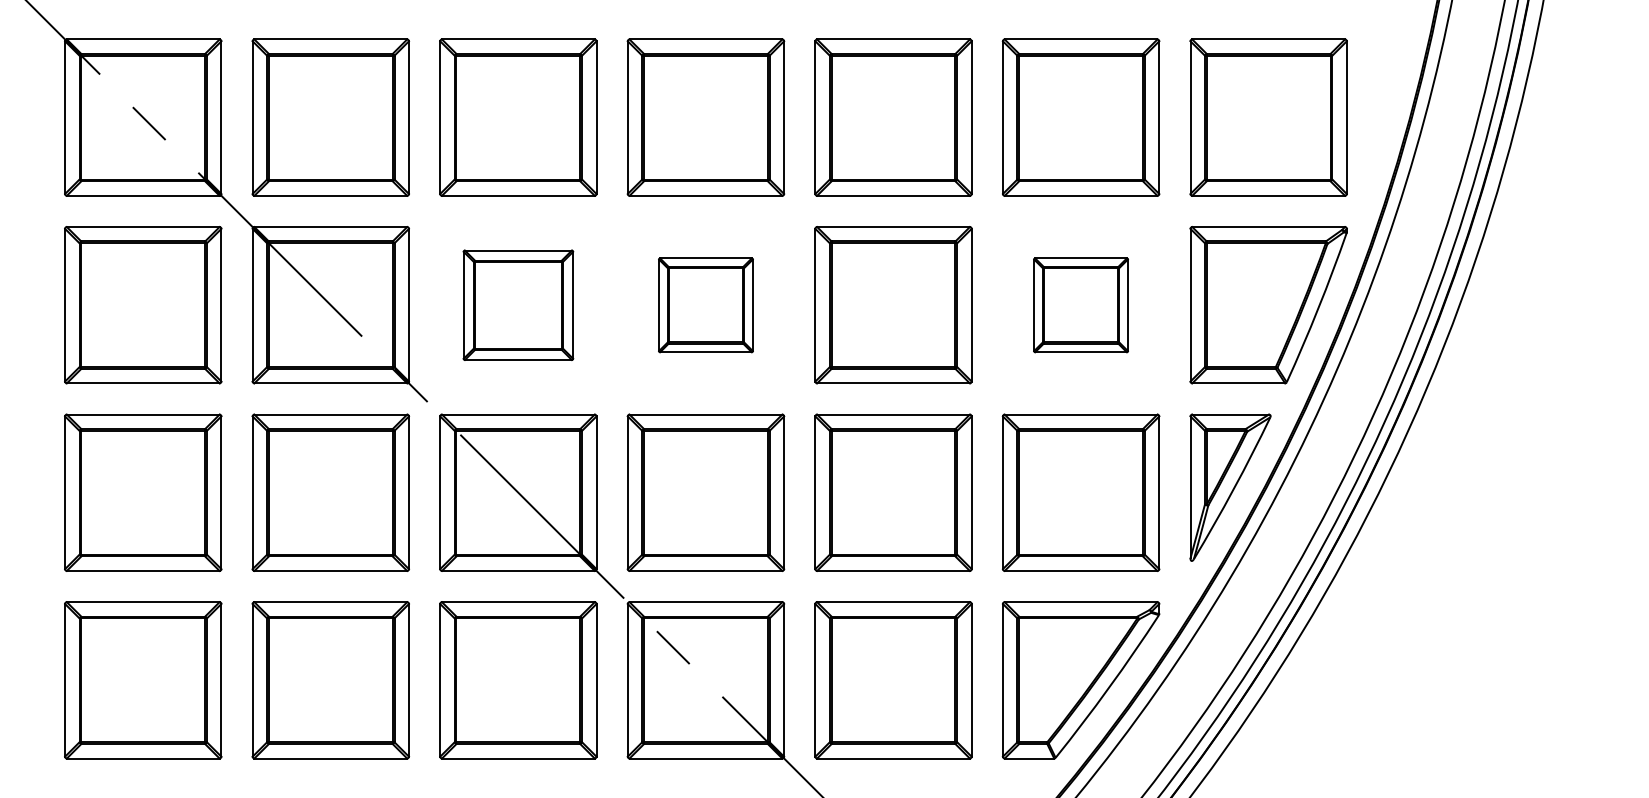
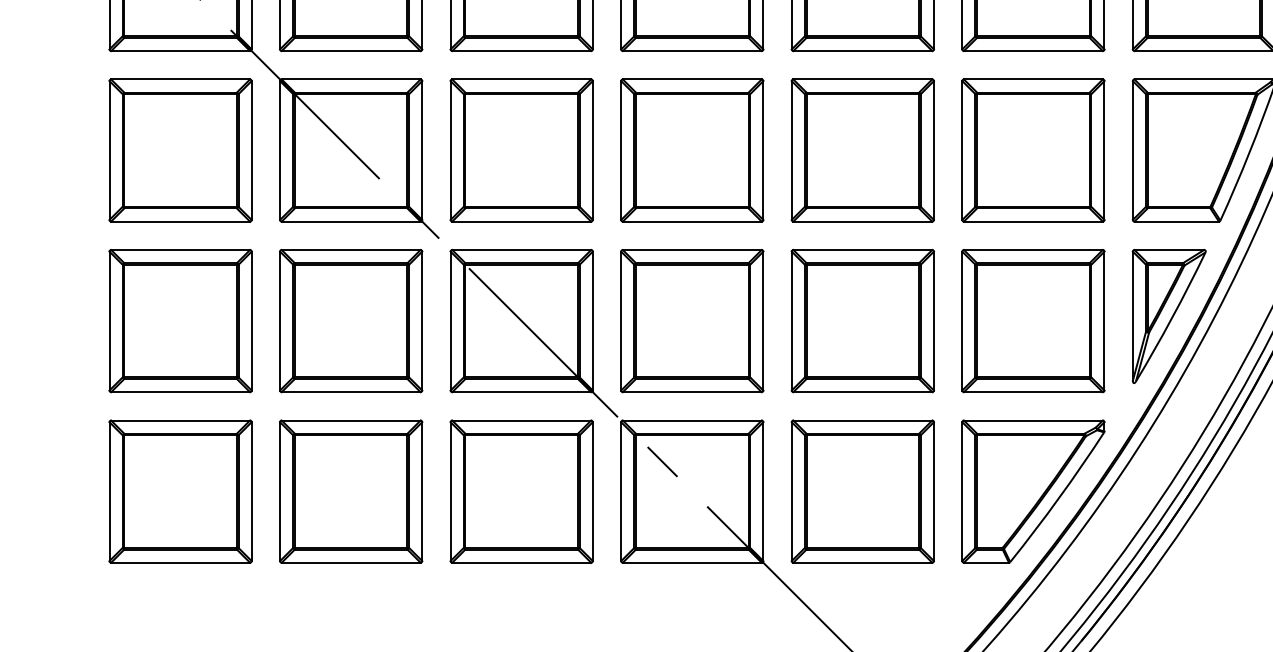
part: (518, 305) -> (521, 150), size x1.43
part: (705, 305) -> (691, 150), size x1.67
part: (1080, 305) -> (1032, 150), size x1.67

